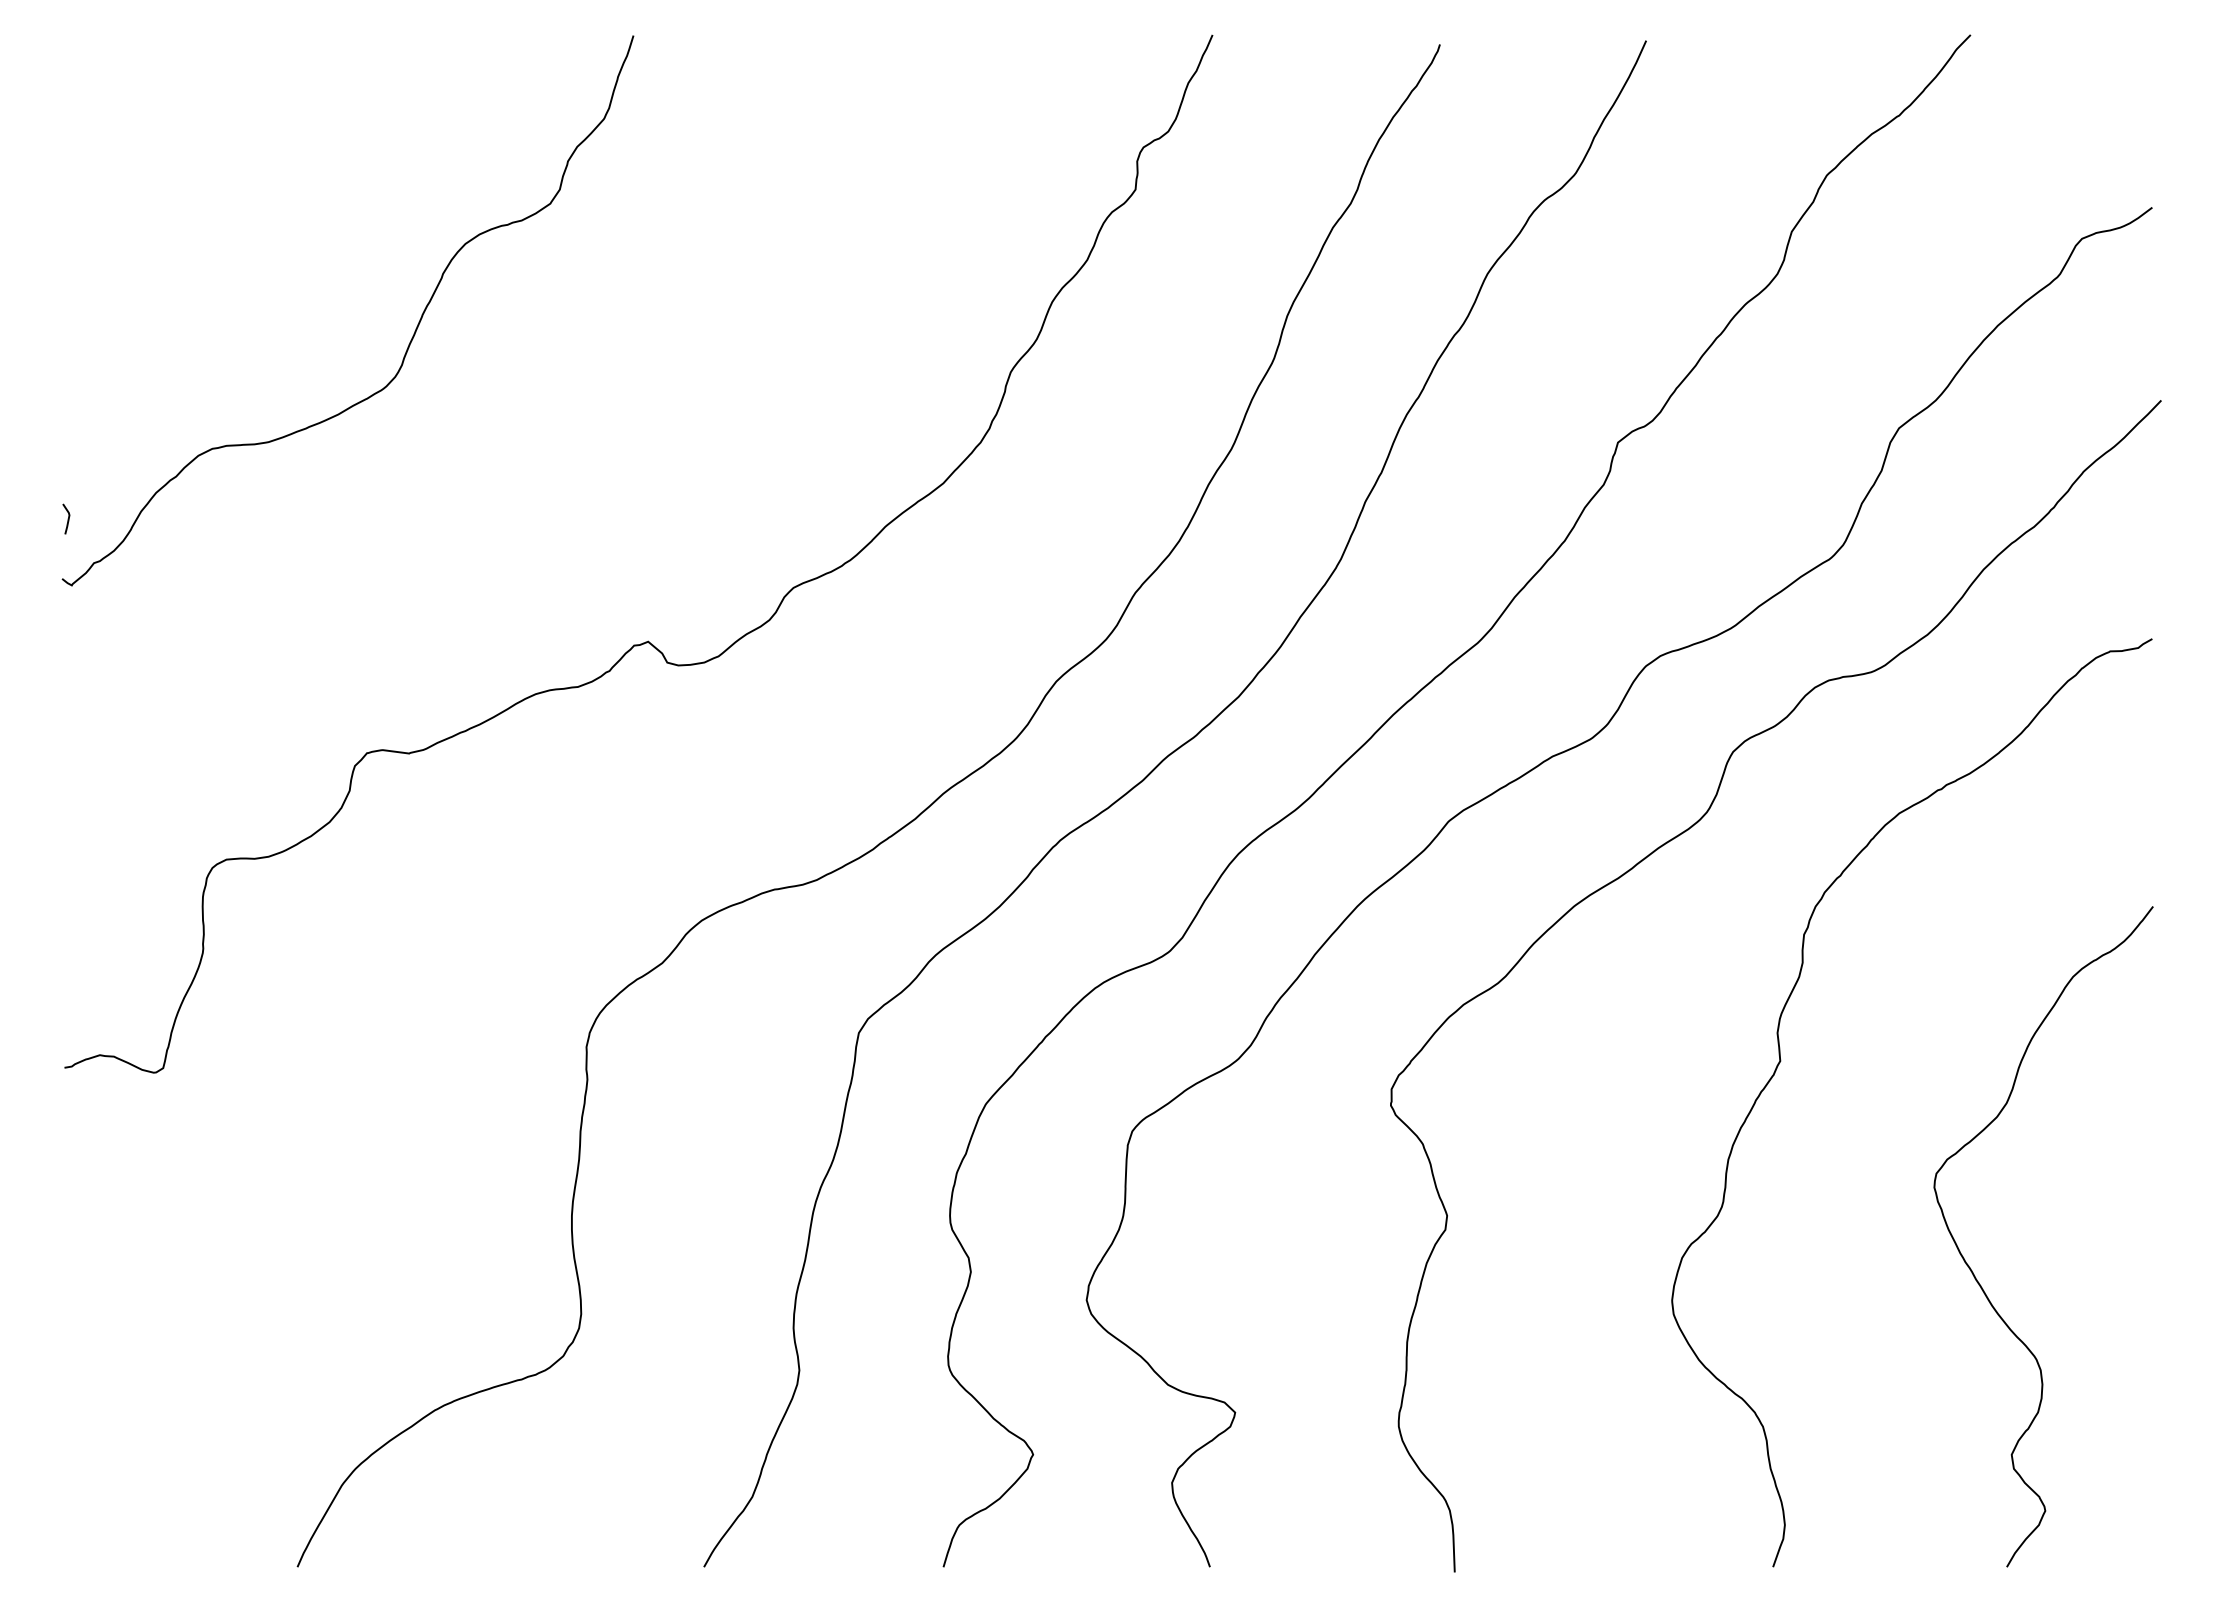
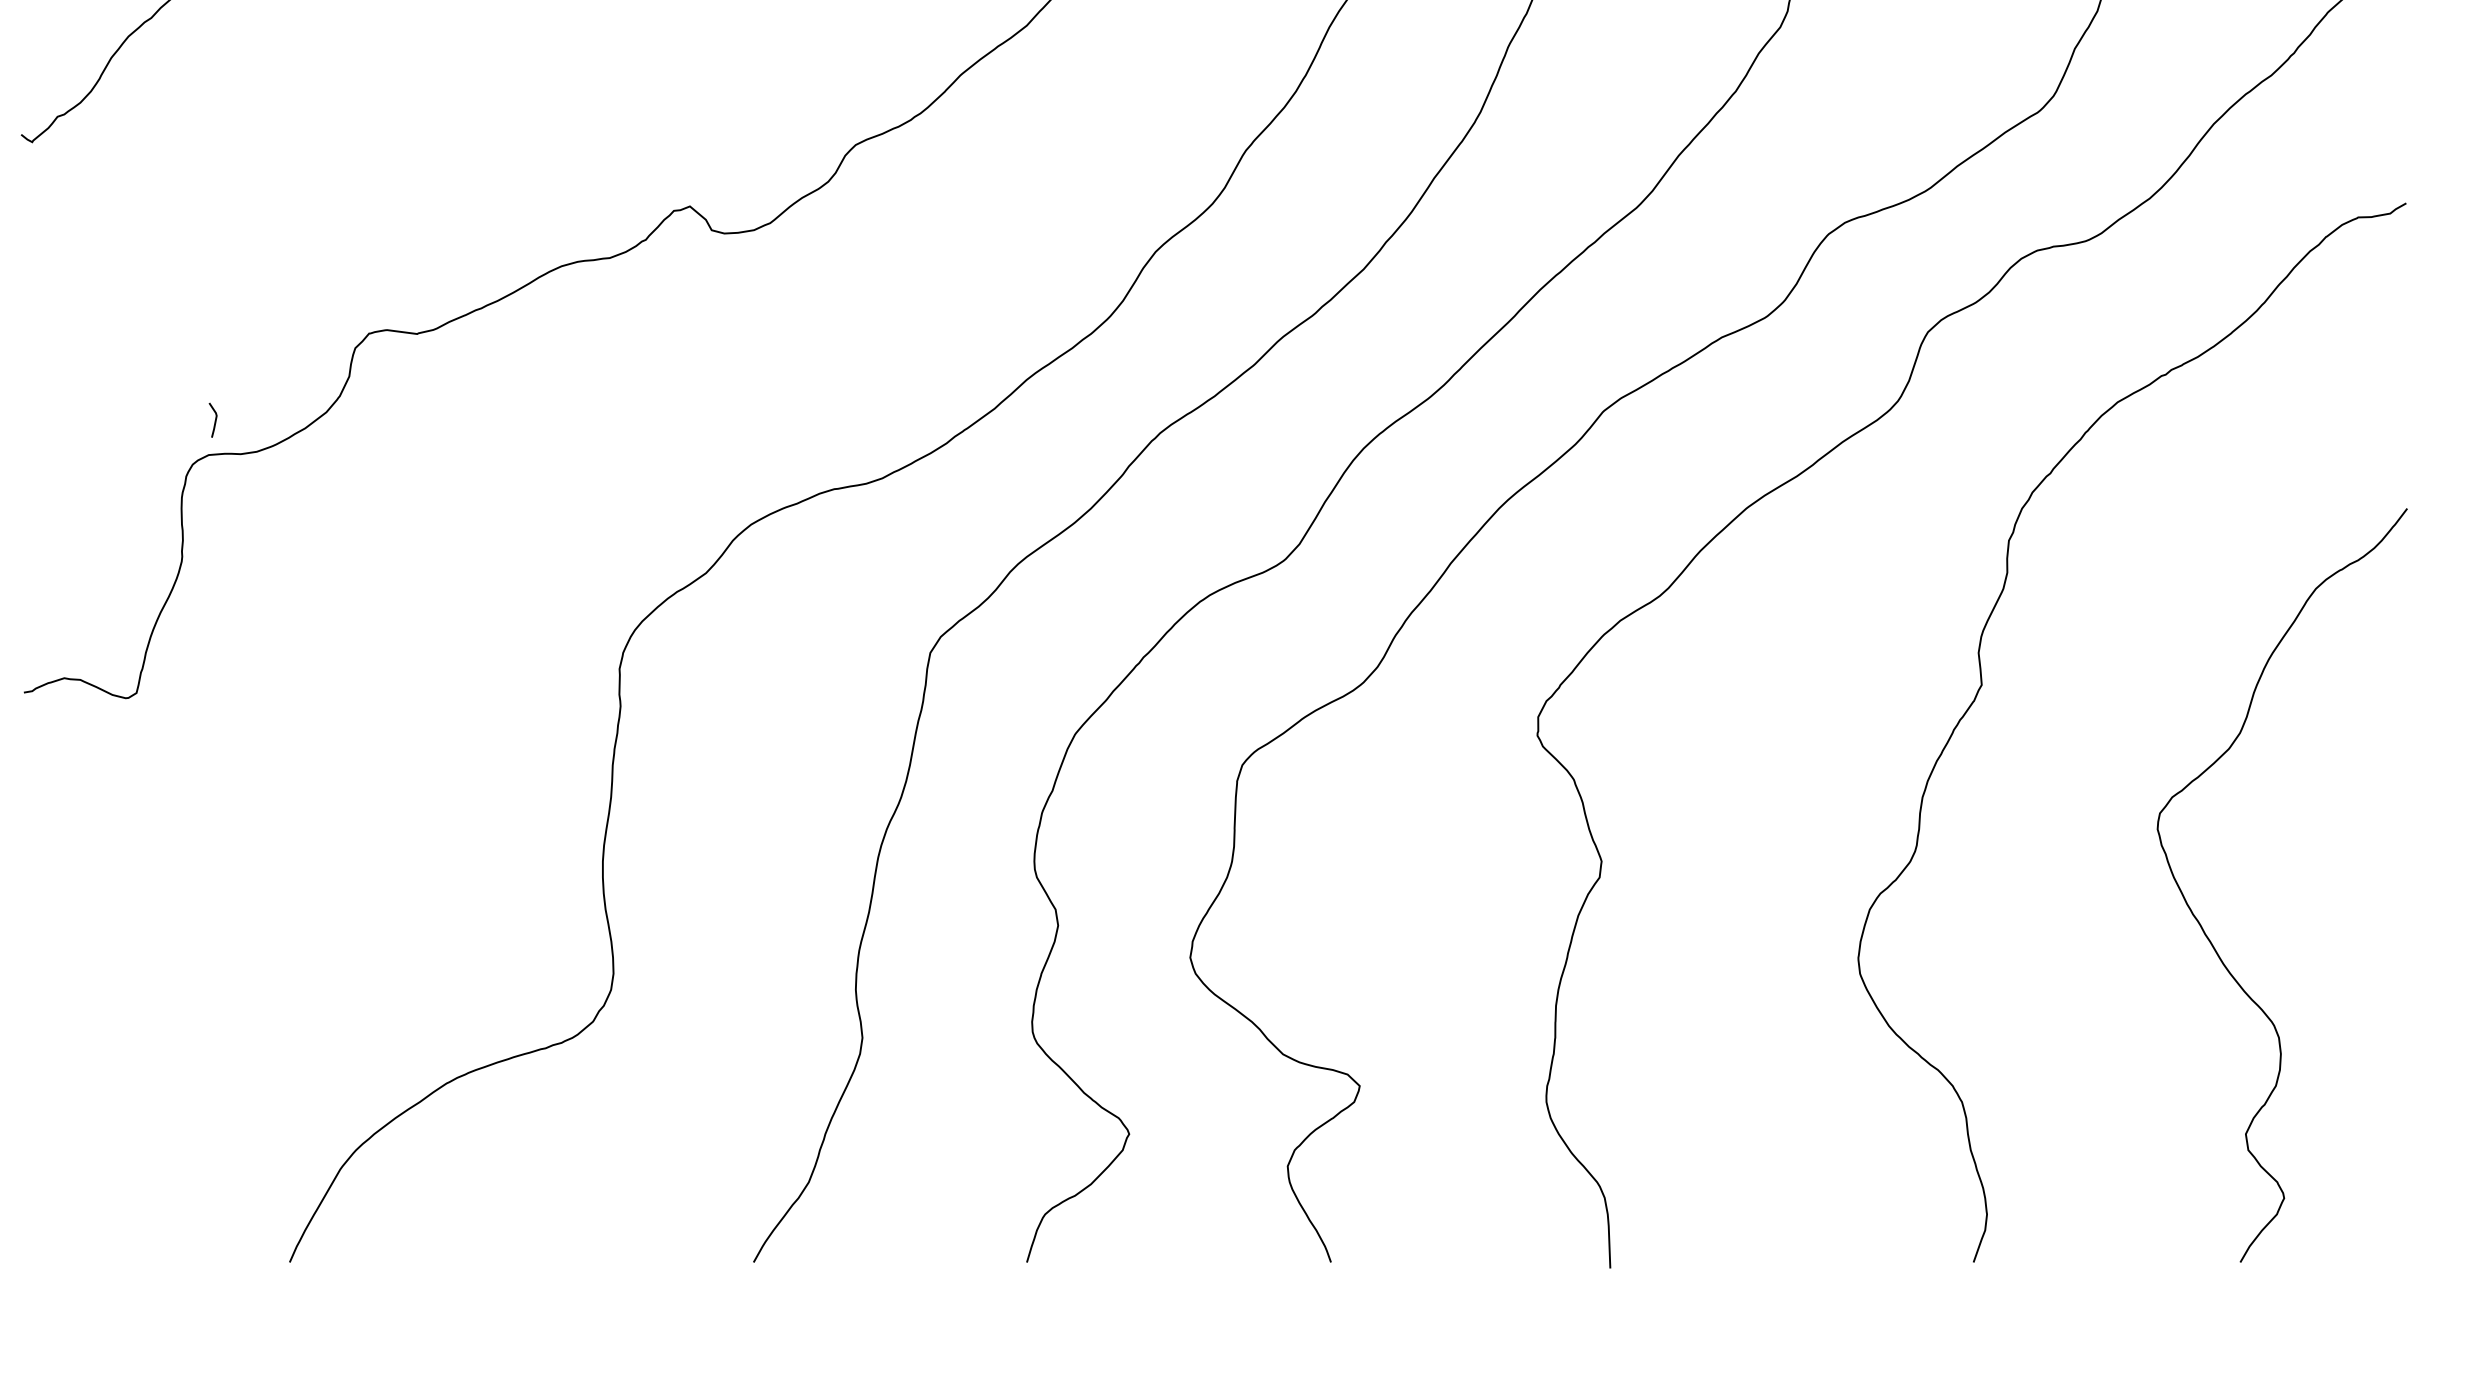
line: (67, 518) -> (214, 419), moved

